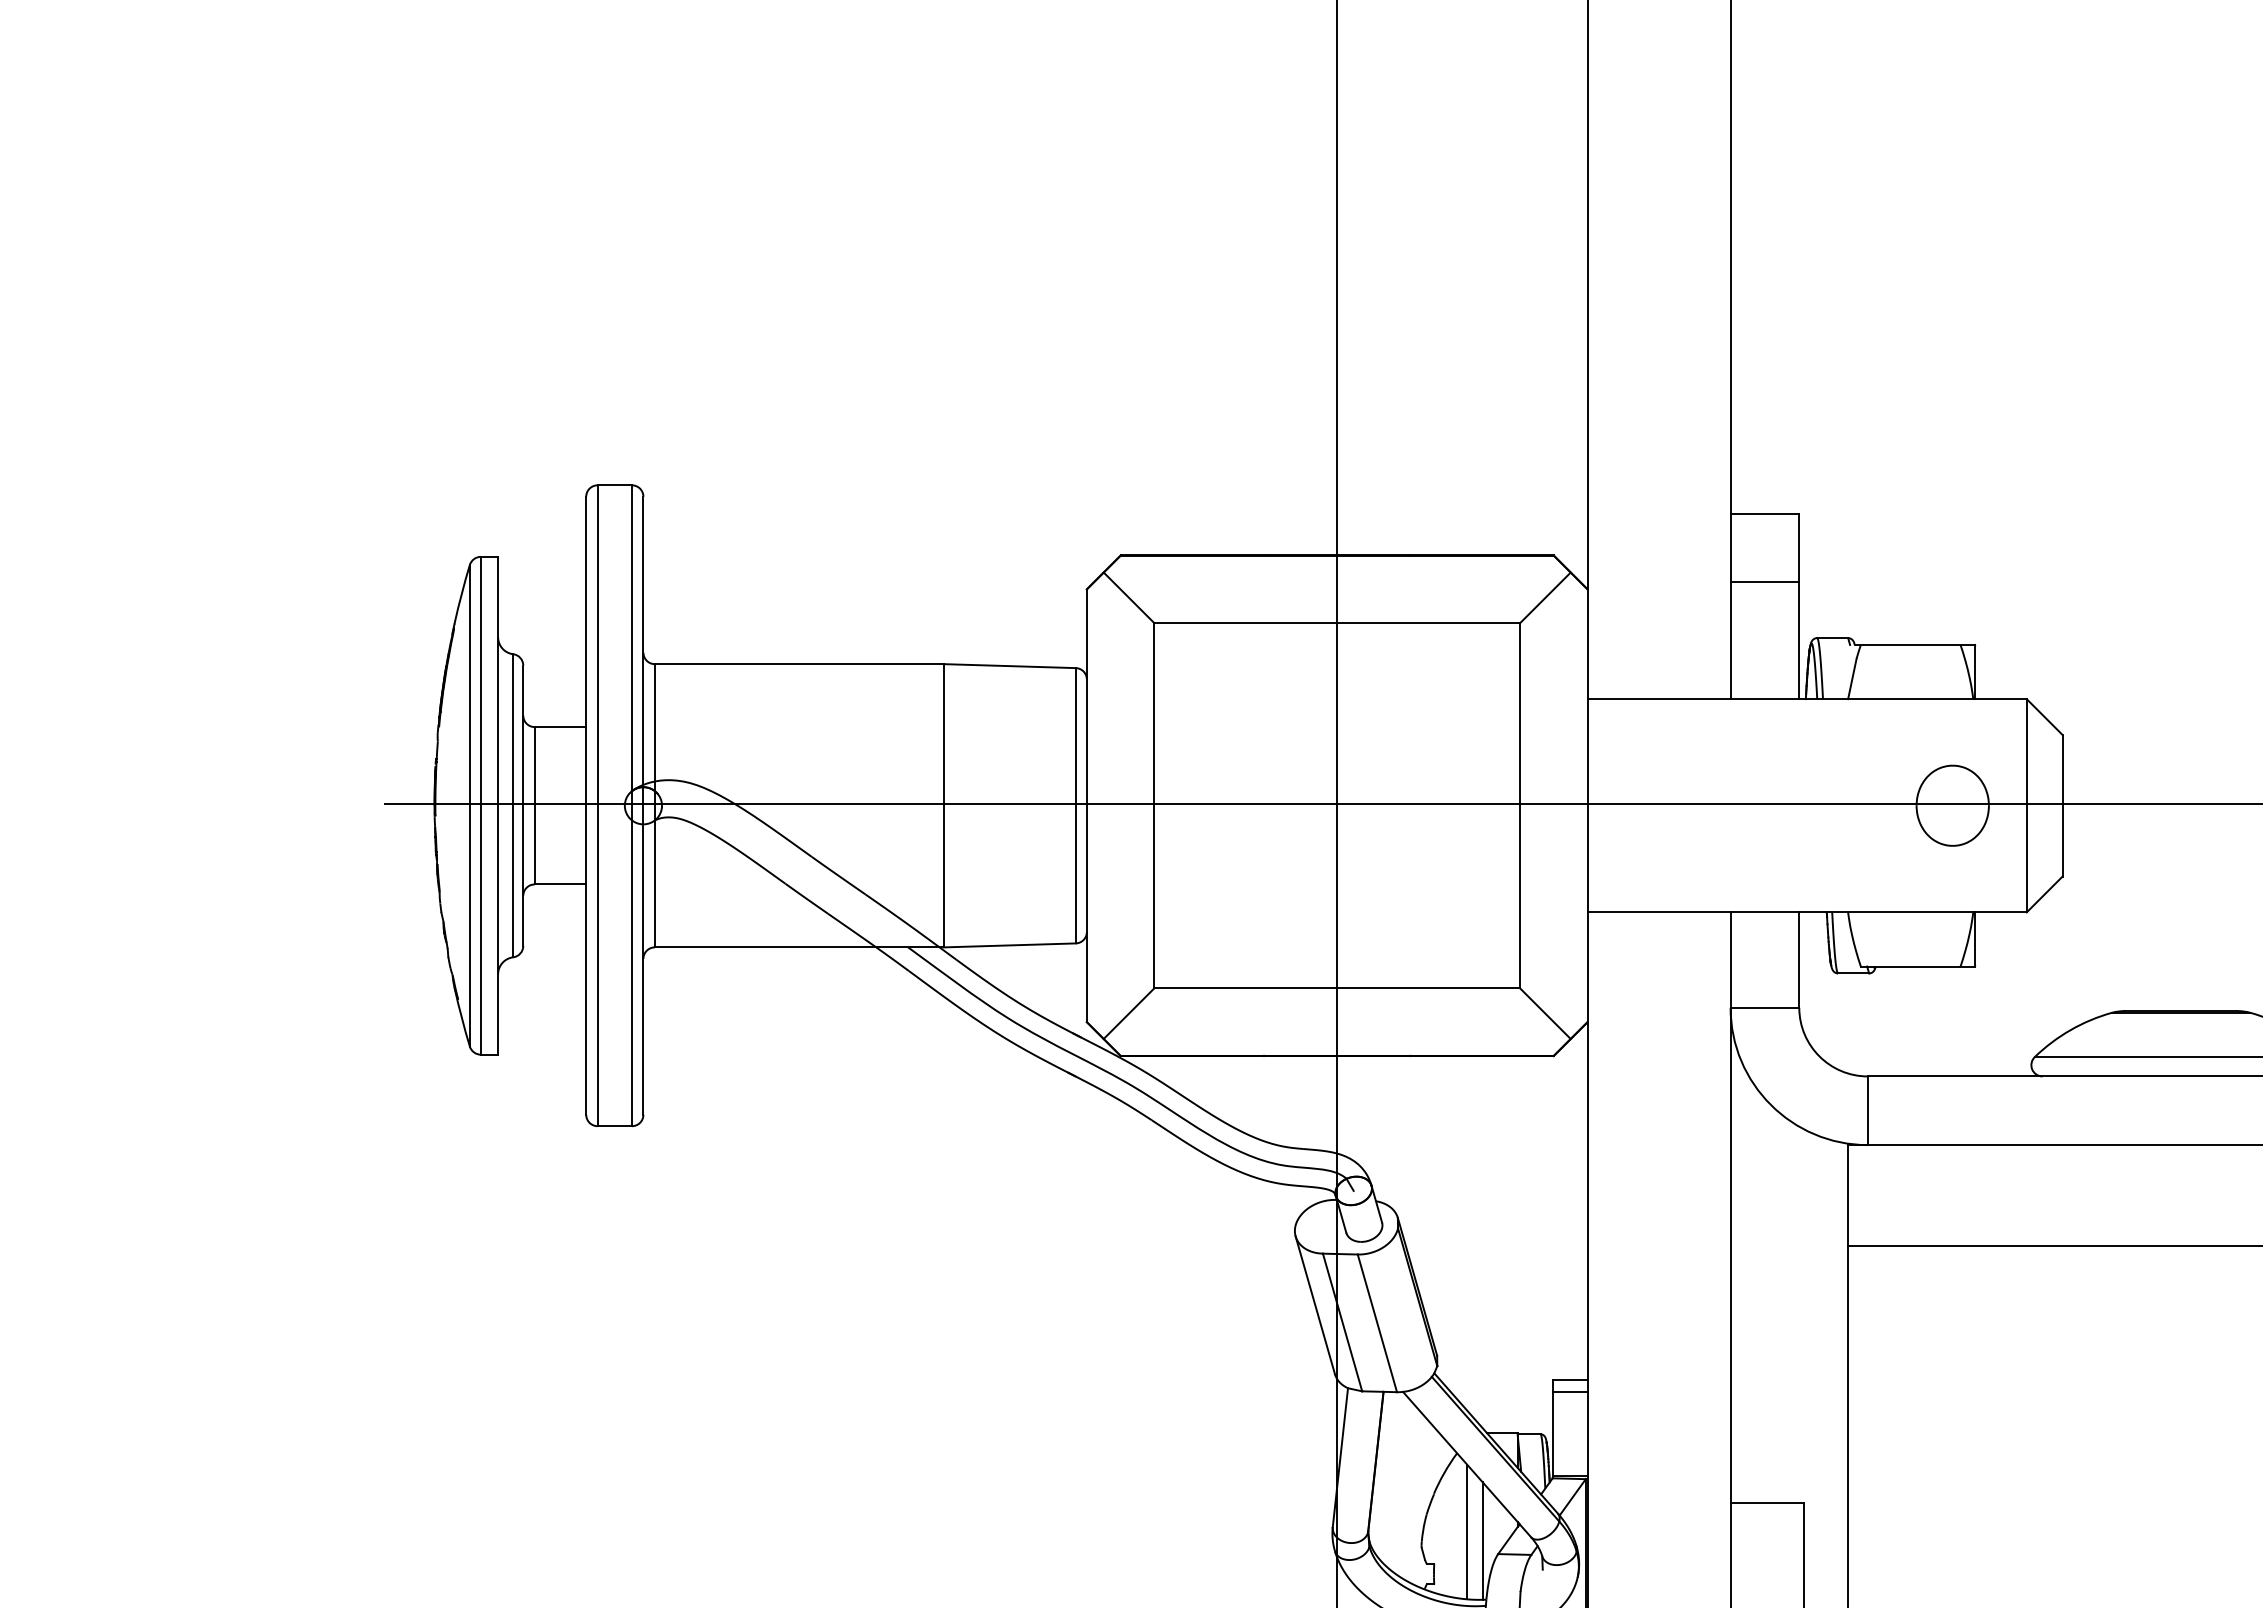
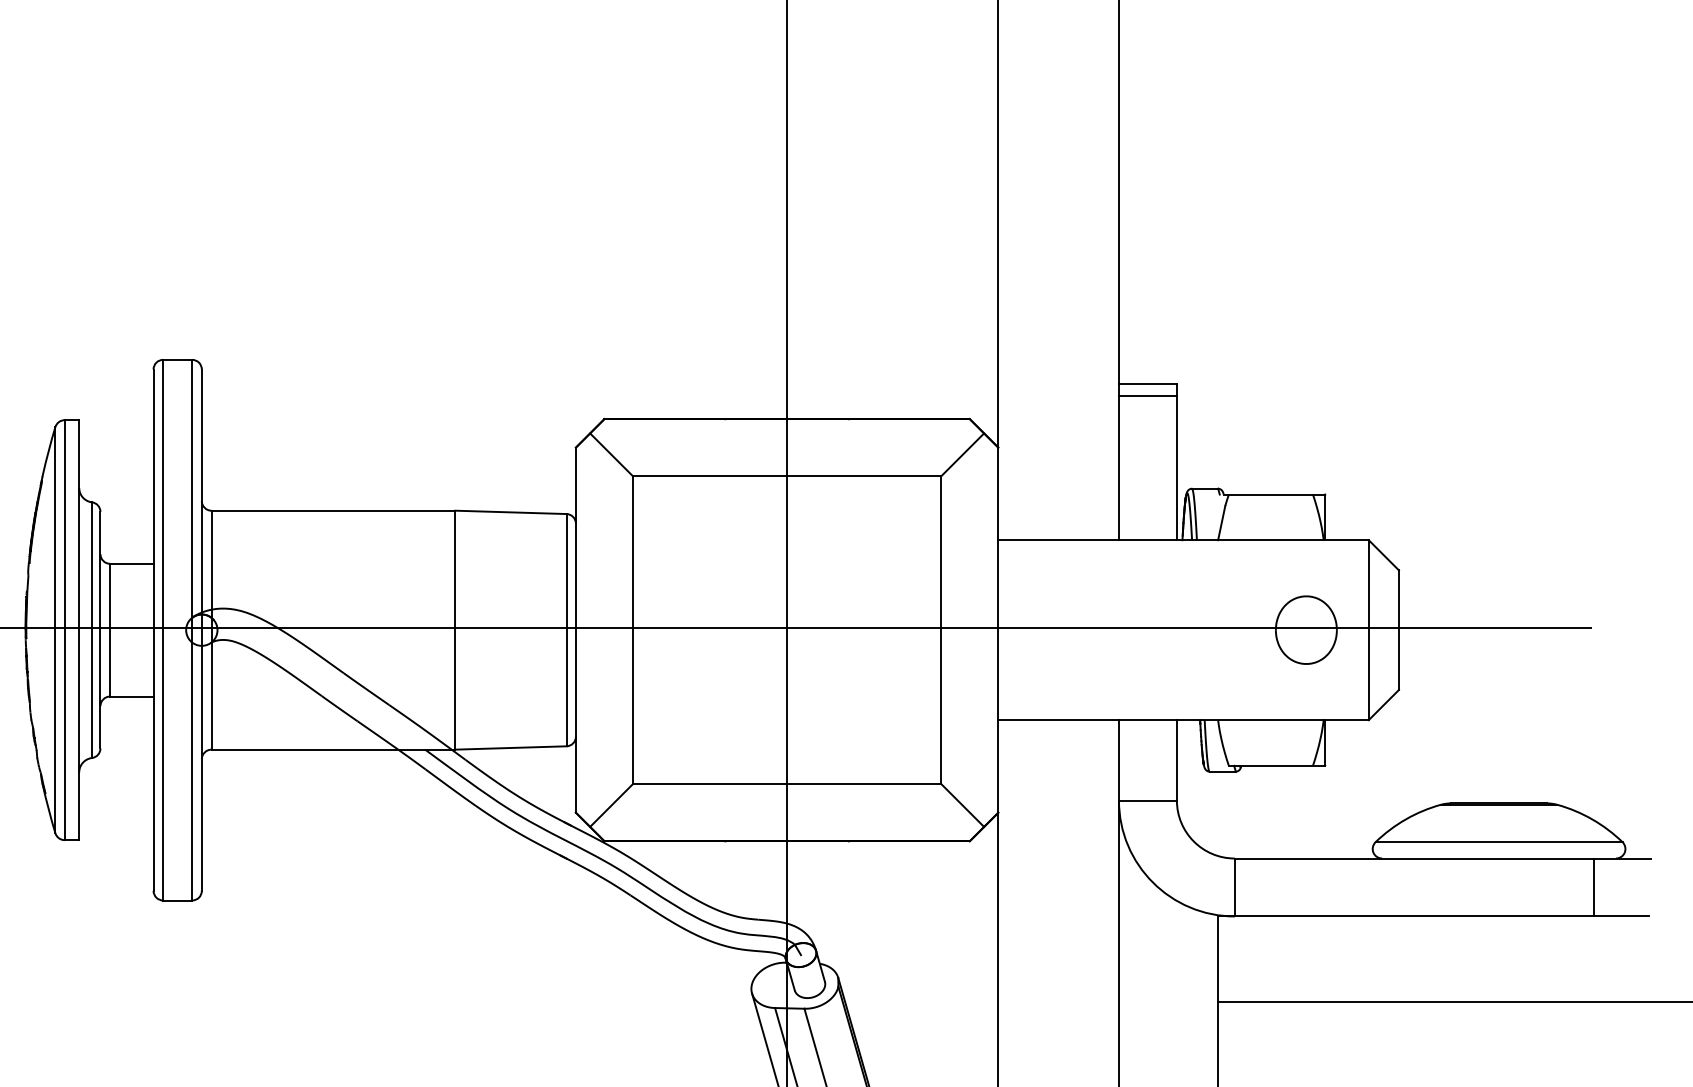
line: (1764, 581) -> (1147, 395), moved

